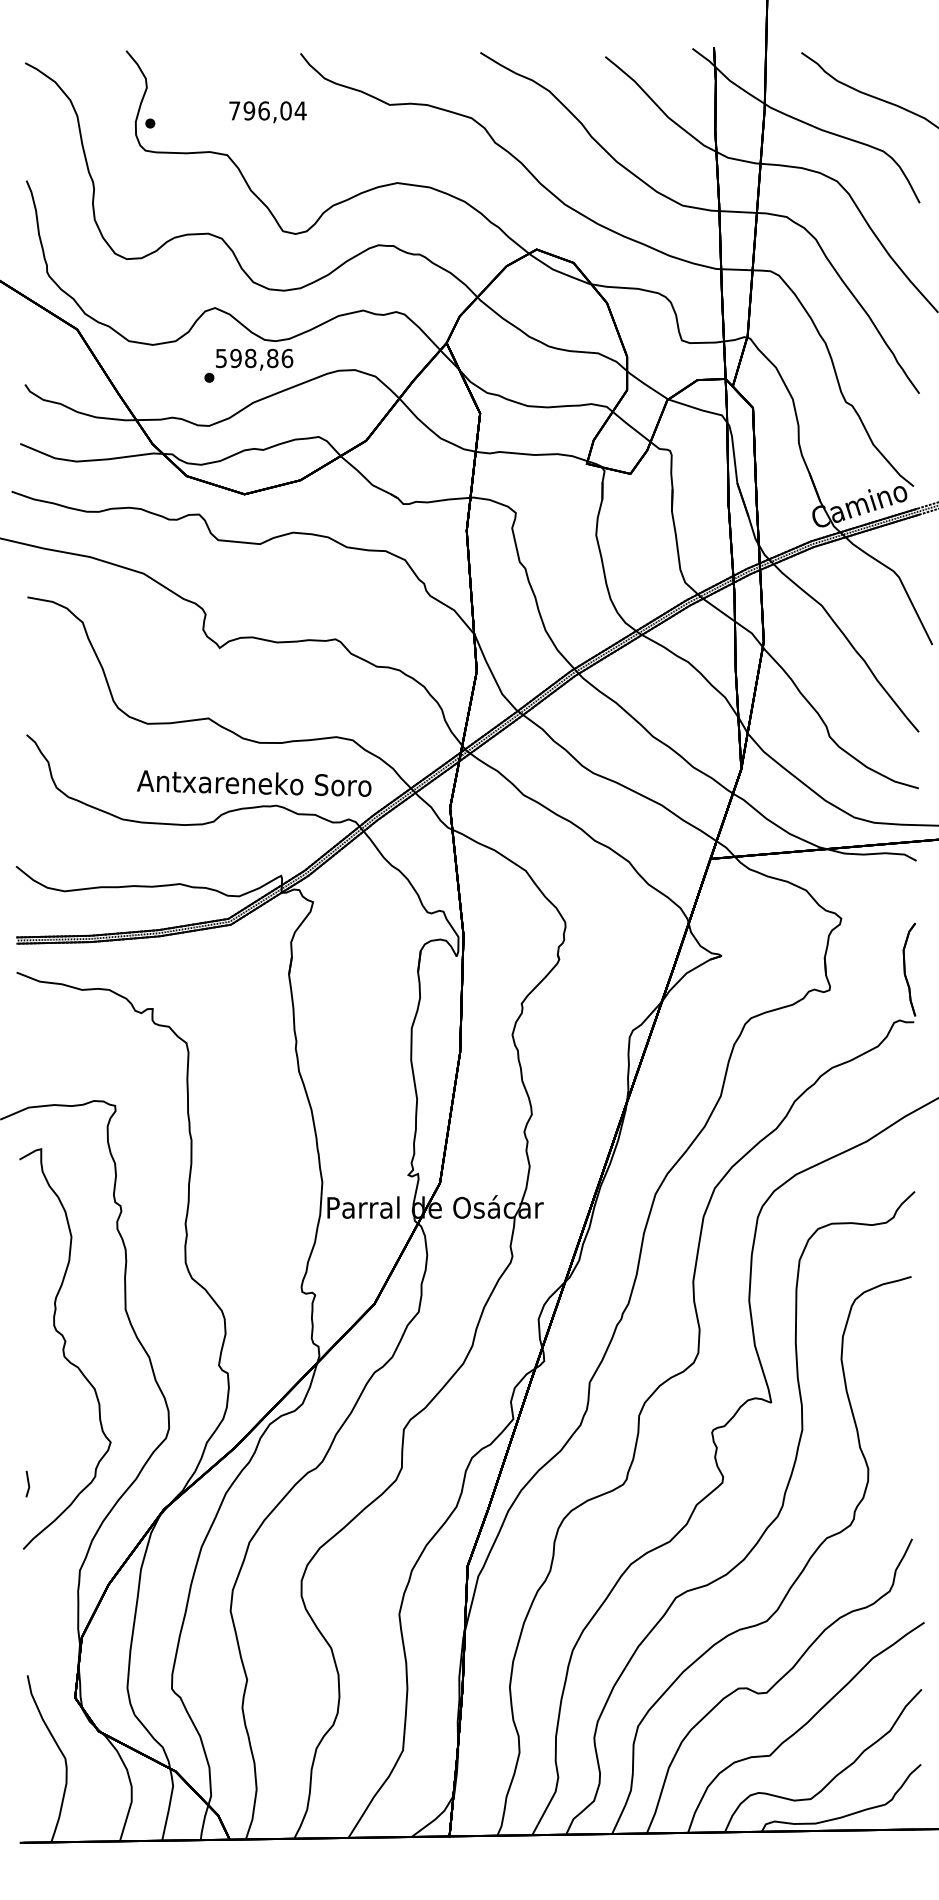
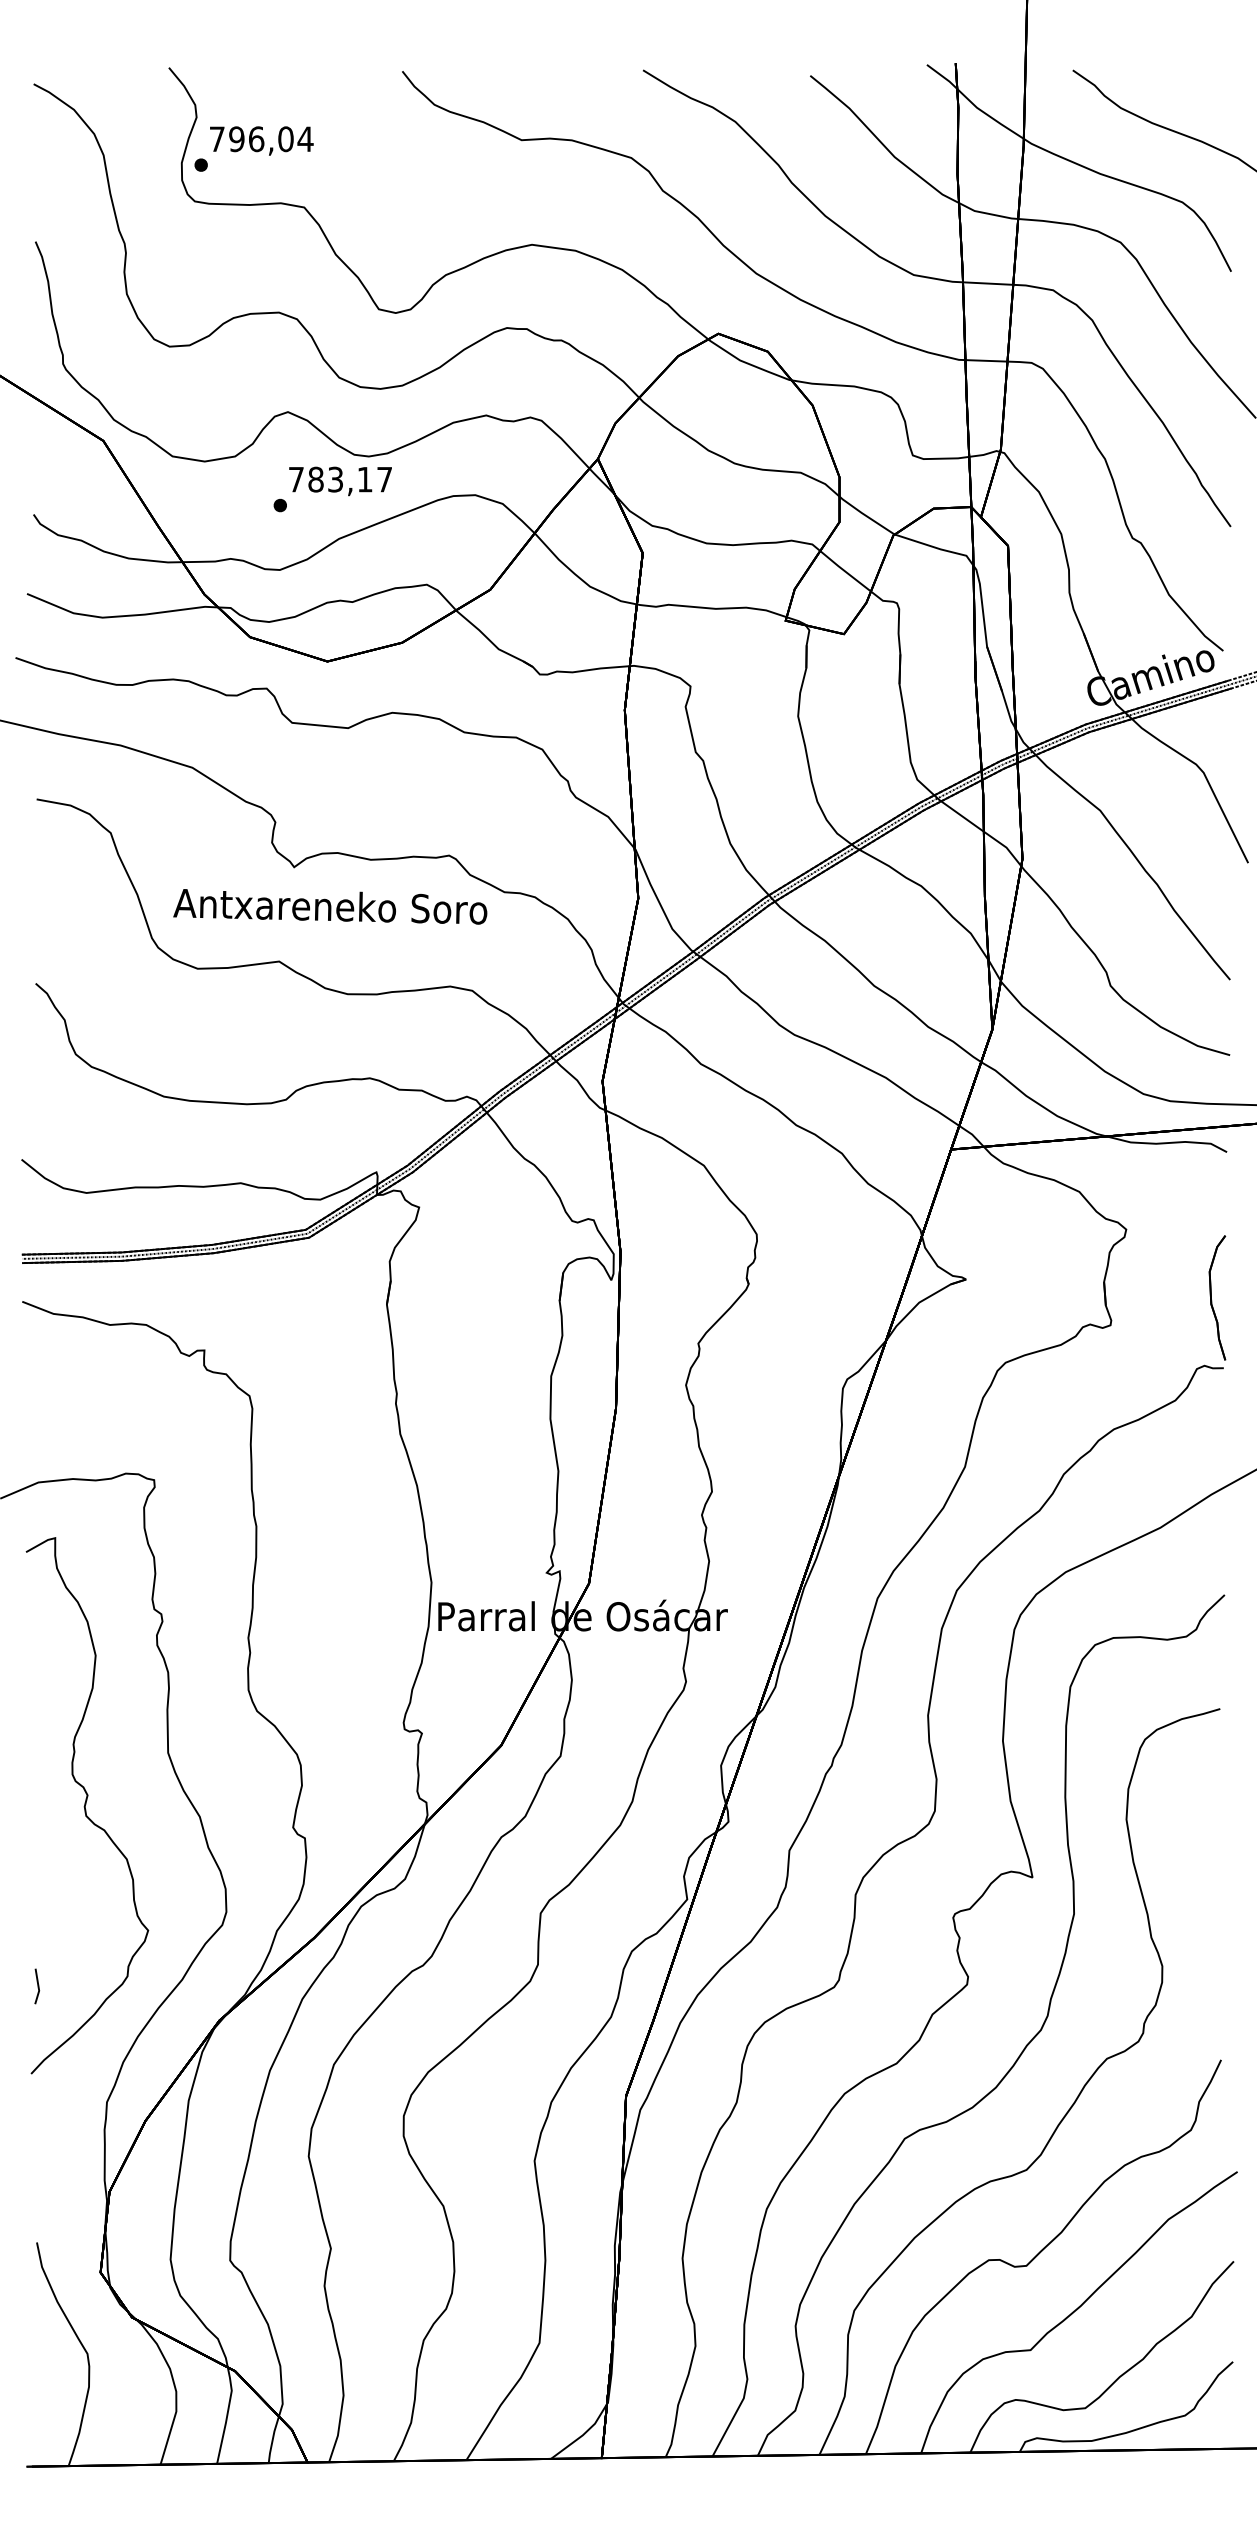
text: (267, 111) -> (261, 140), moved
text: (254, 358) -> (340, 479), 598,86 -> 783,17
text: (254, 783) -> (330, 906), moved

